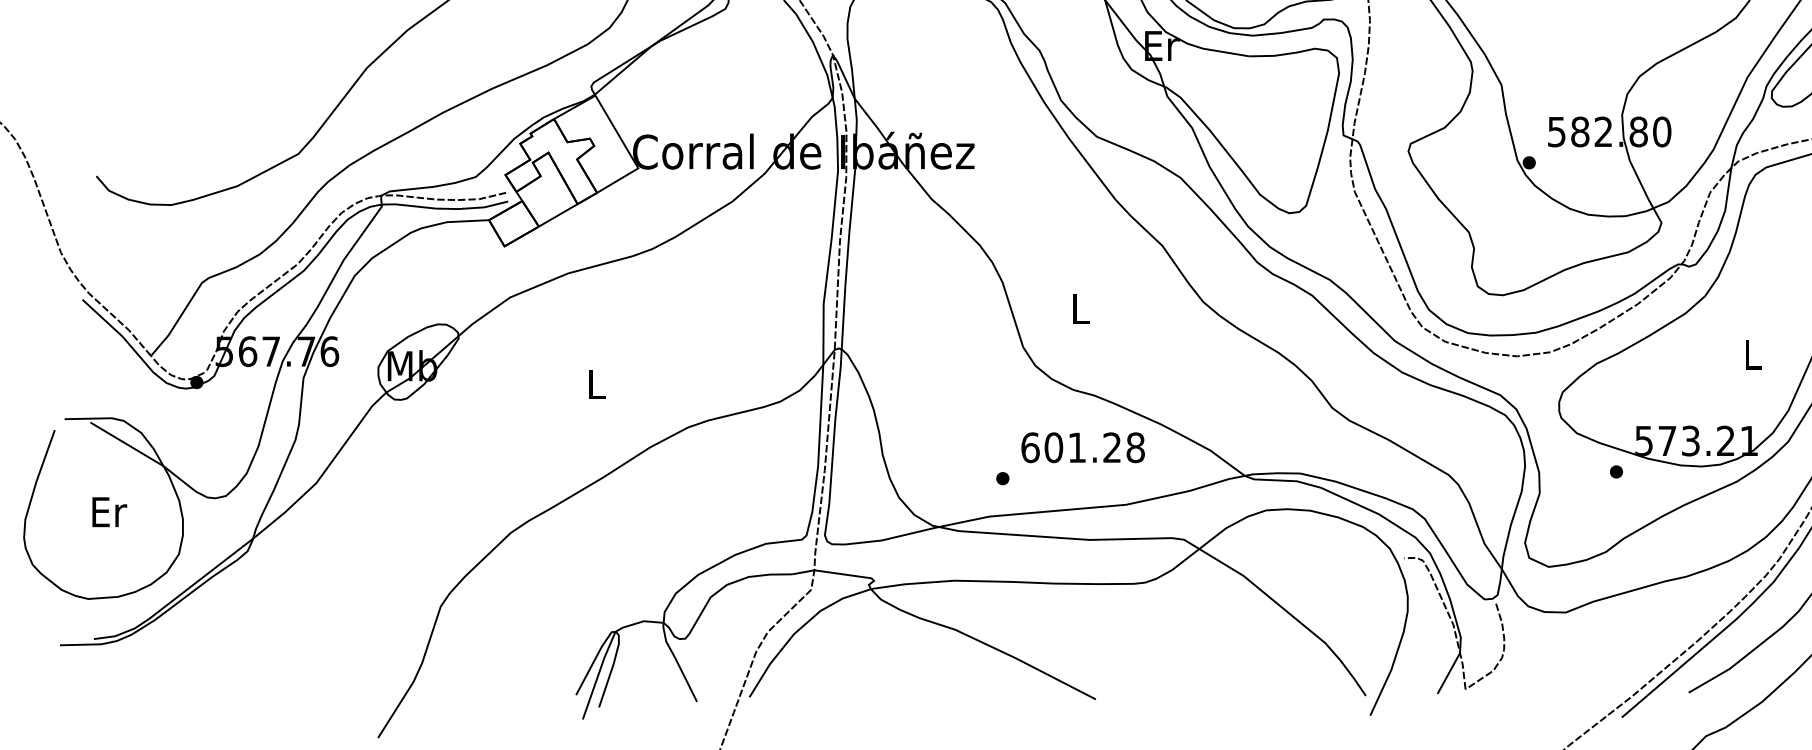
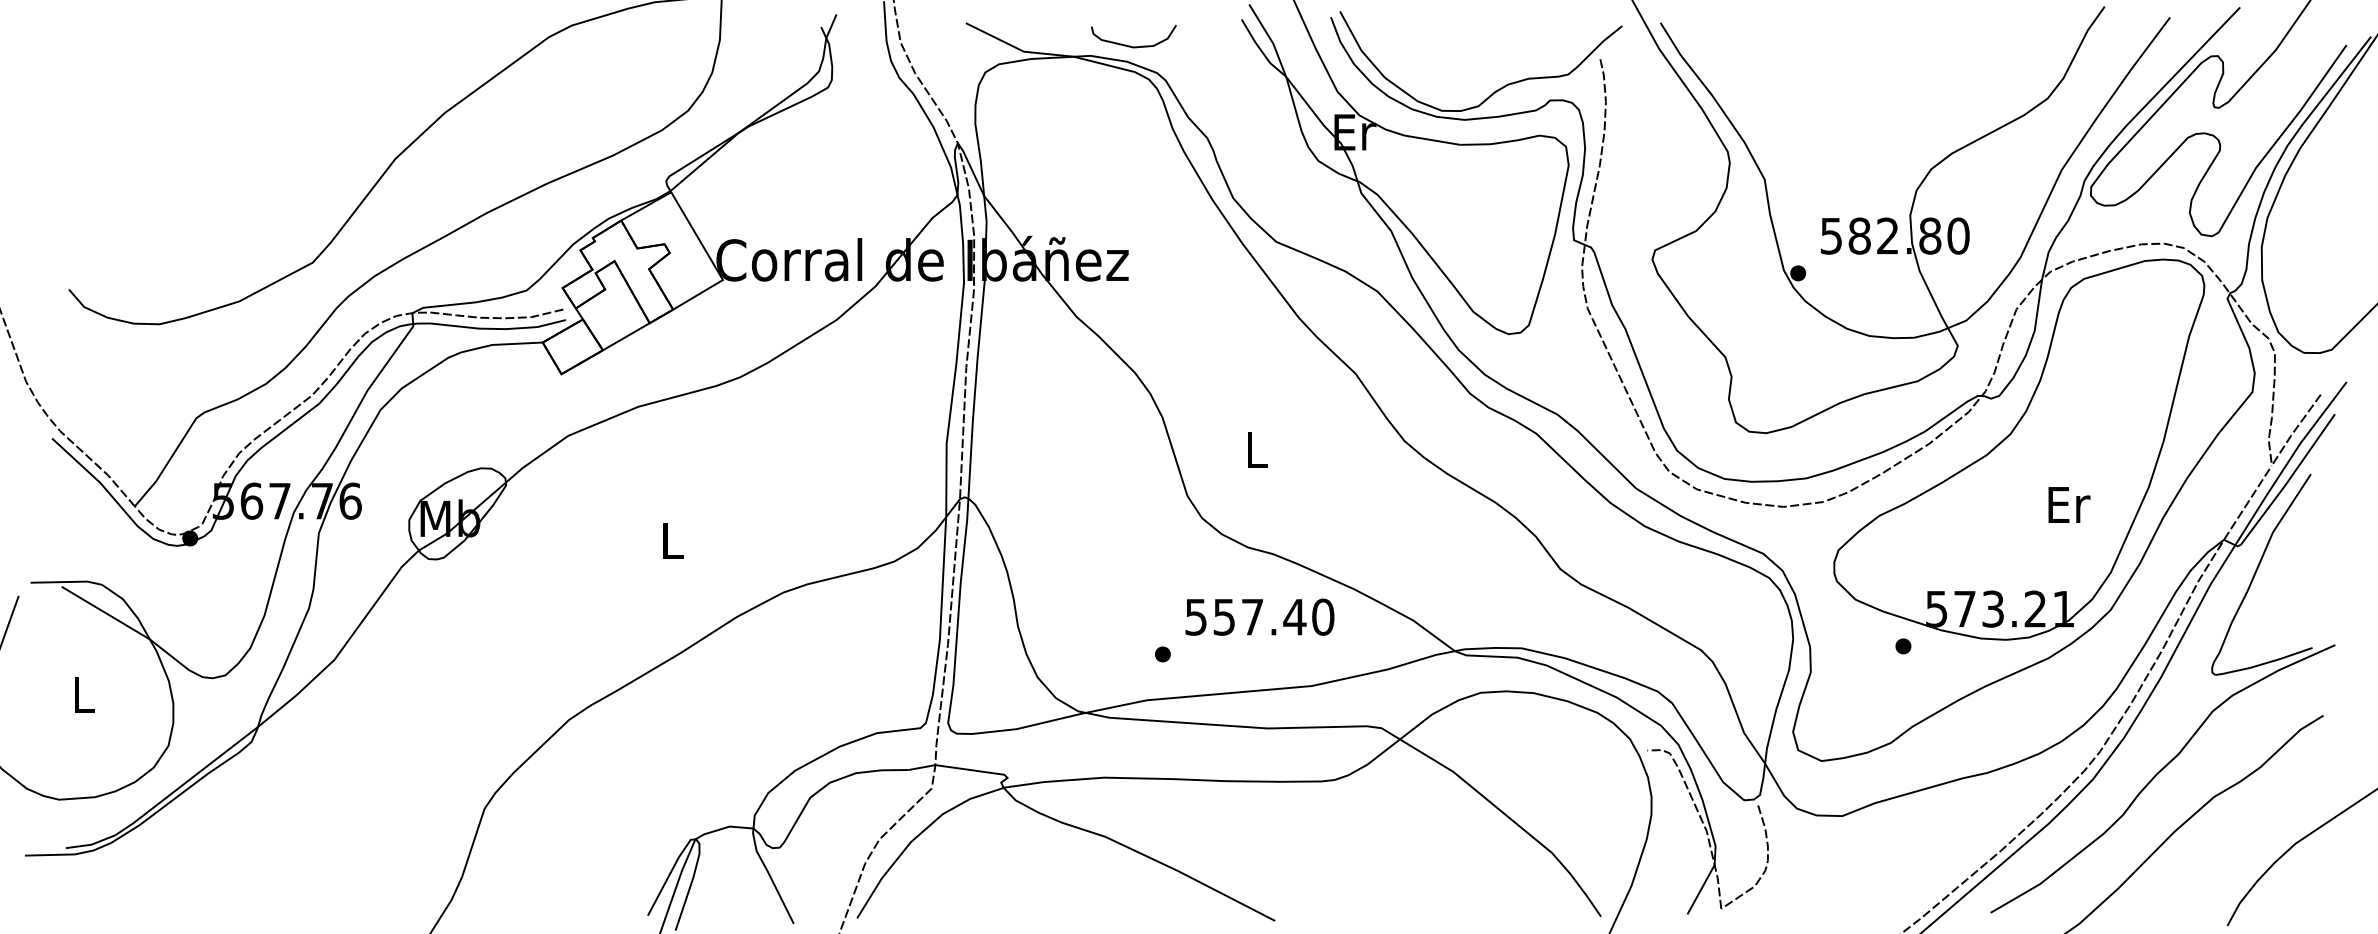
text: (1754, 354) -> (2069, 504), L -> Er
text: (1082, 447) -> (1259, 616), 601.28 -> 557.40
text: (109, 511) -> (84, 694), Er -> L

